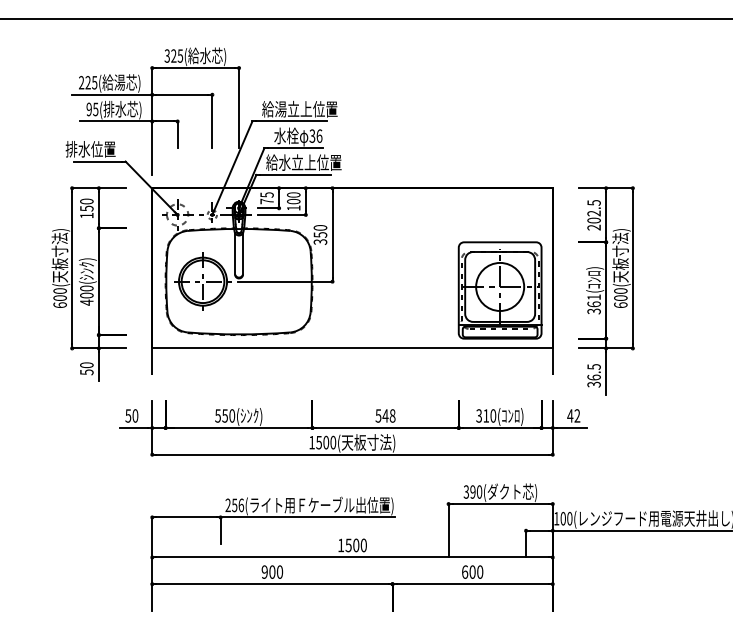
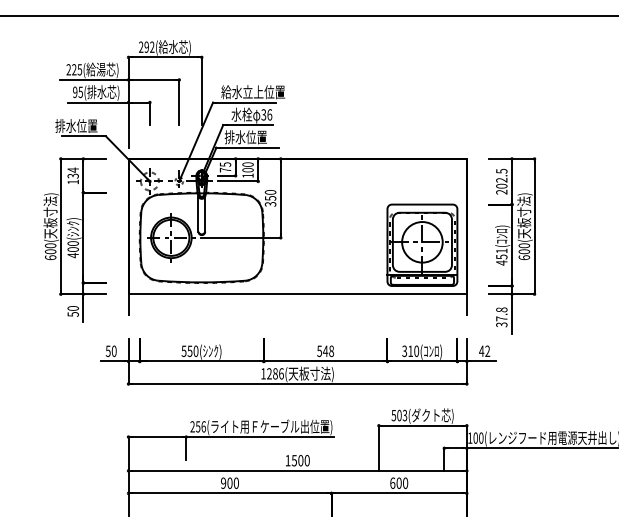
text: (173, 55) -> (146, 46), 325( -> 292(
text: (280, 109) -> (236, 92), 給湯立上位置 -> 給水立上位置
text: (303, 162) -> (256, 137), 給水立上位置 -> 排水位置
text: (85, 204) -> (72, 172), 150 -> 134
text: (593, 307) -> (501, 259), 361( -> 451(
text: (593, 372) -> (501, 314), 36.5 -> 37.8
text: (326, 442) -> (275, 373), 1500( -> 1286(
text: (473, 491) -> (399, 415), 390( -> 503(

